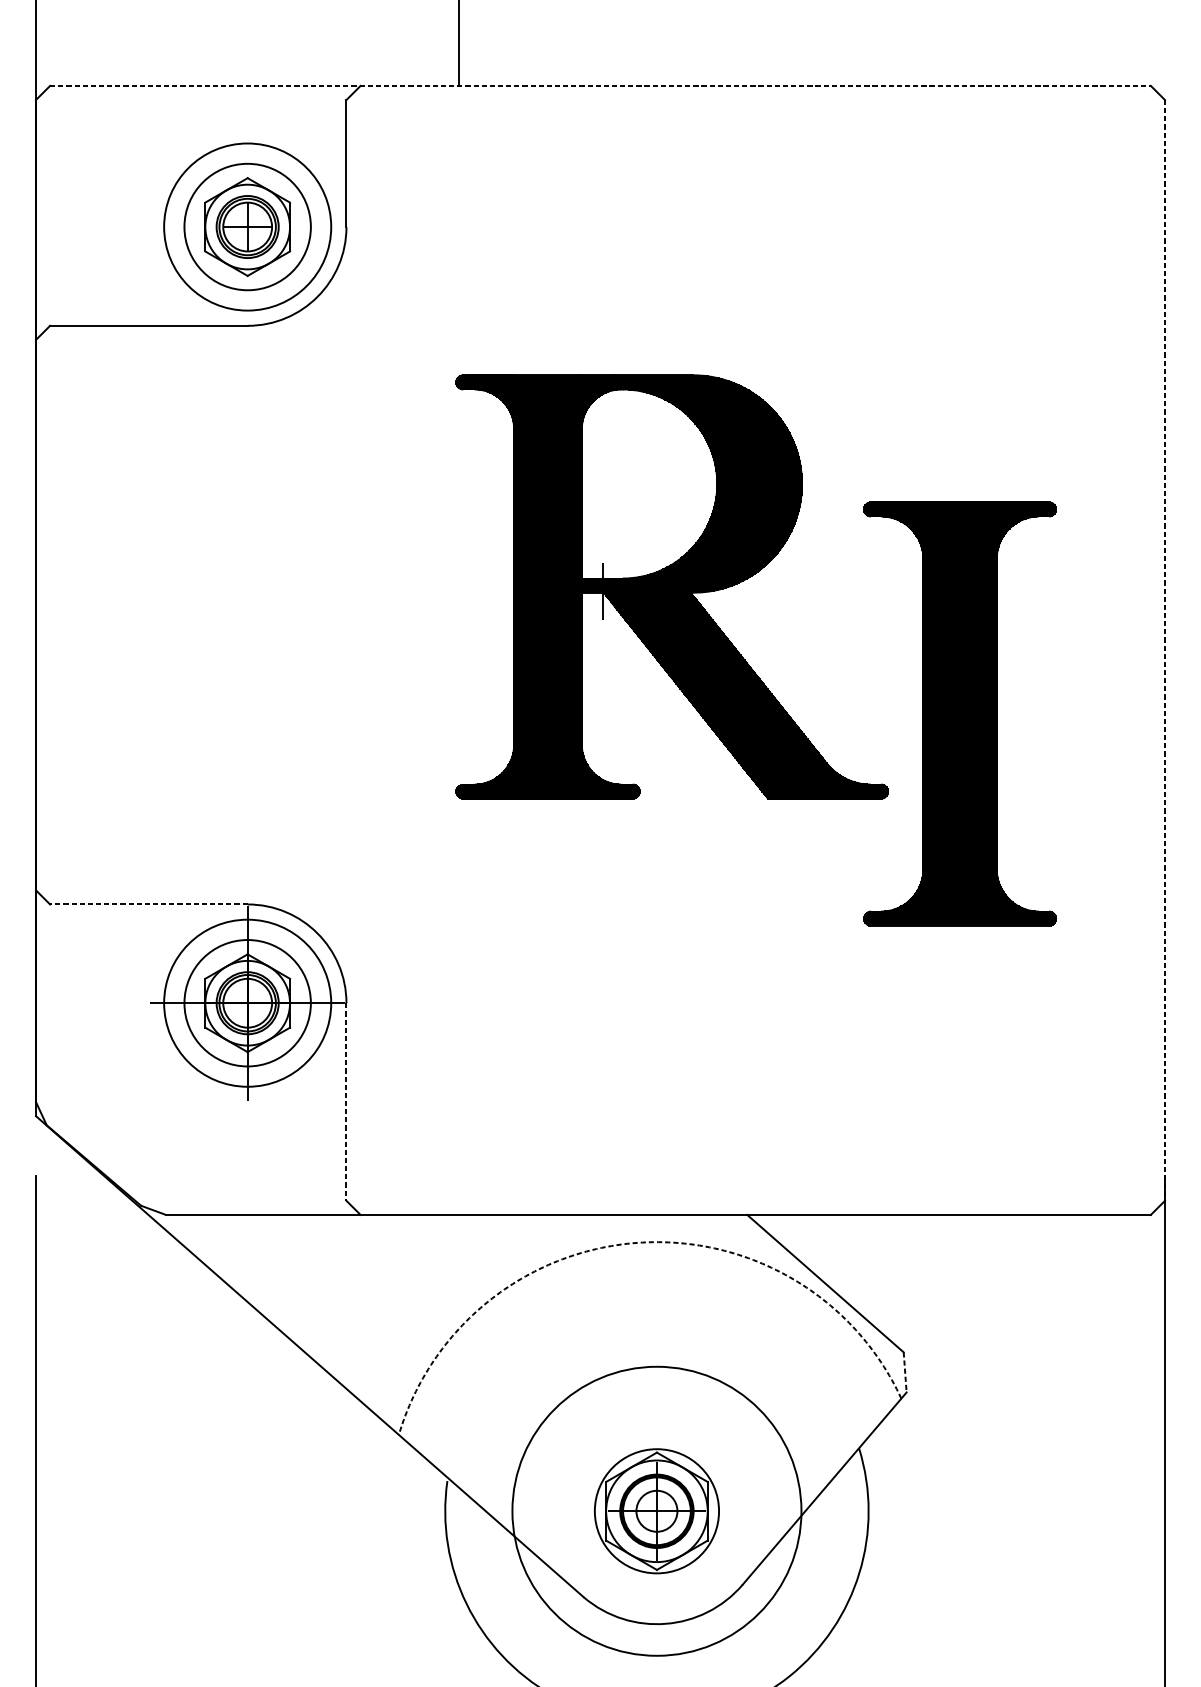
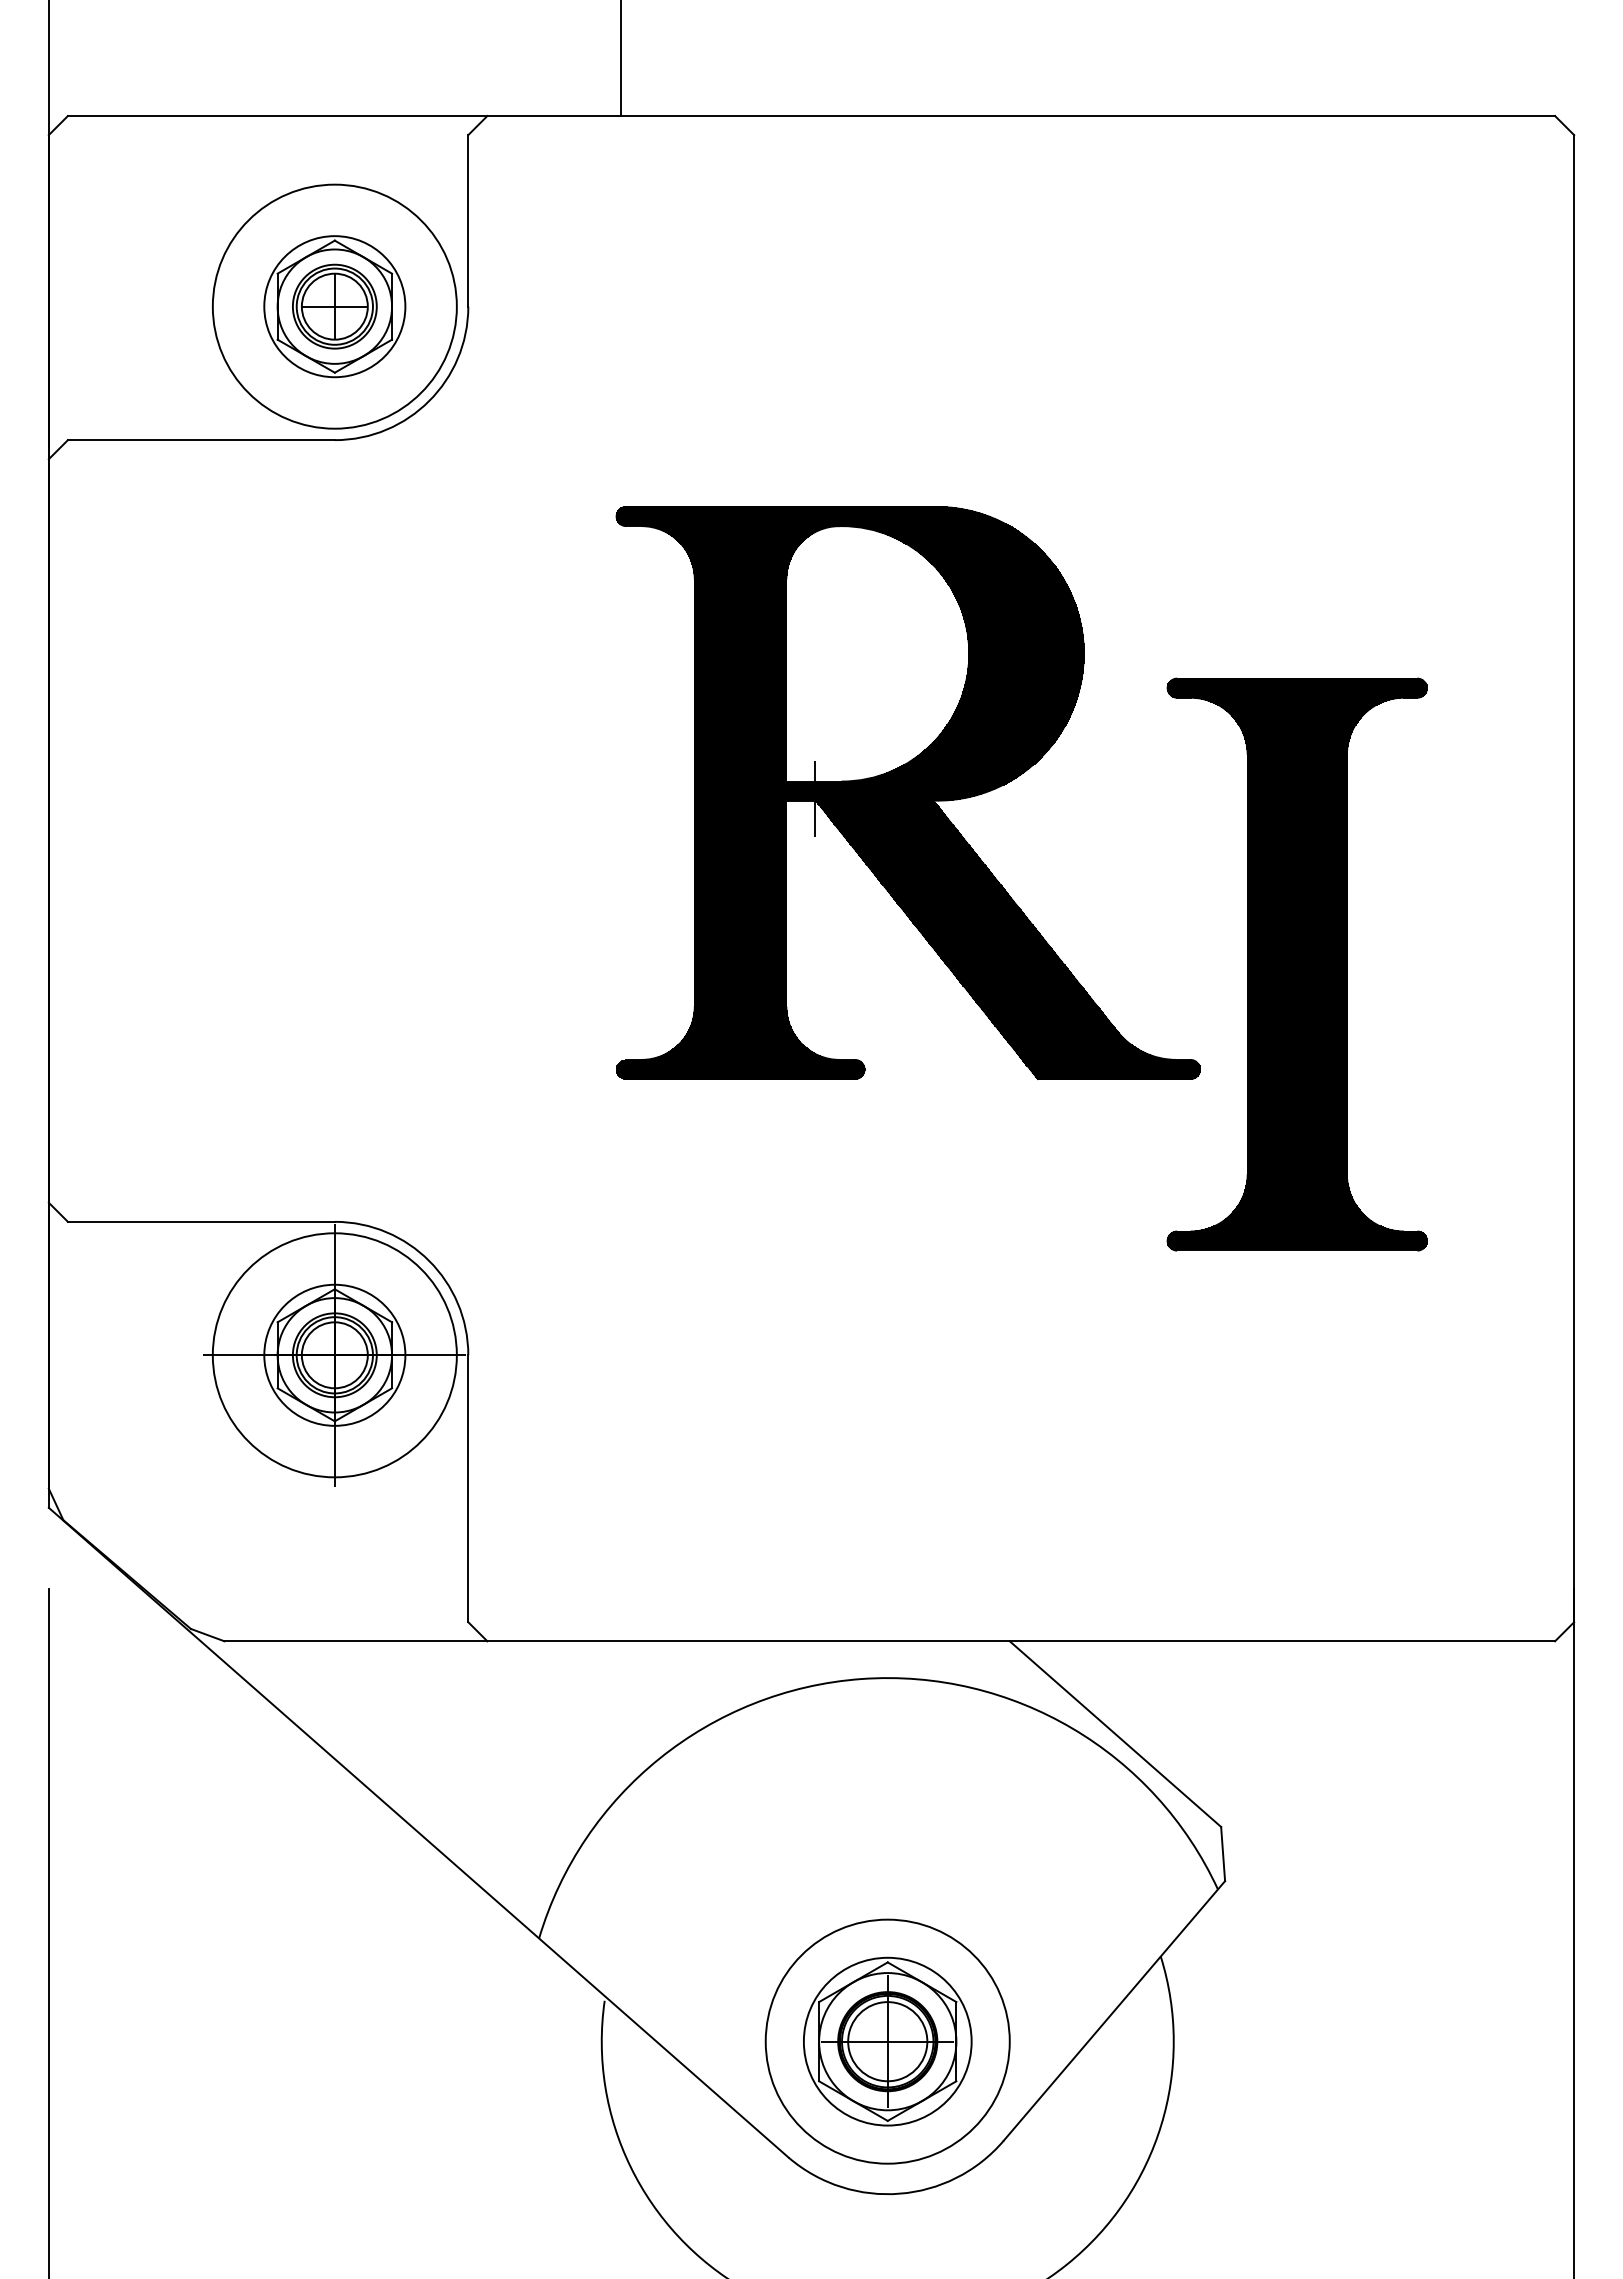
line: (600, 86) -> (811, 116), dashed -> solid
circle: (247, 226) -> (334, 306), size x0.62
circle: (247, 226) -> (334, 306), size x1.43
line: (1165, 650) -> (1574, 878), dashed -> solid
line: (148, 904) -> (200, 1221), dashed -> solid
circle: (247, 1002) -> (334, 1354), size x0.62
circle: (247, 1003) -> (334, 1355), size x1.43
line: (346, 1102) -> (468, 1489), dashed -> solid
arc: (637, 1243) -> (861, 1679), dashed -> solid
line: (905, 1372) -> (1223, 1854), dashed -> solid
circle: (656, 1511) -> (887, 2041), size x0.62
circle: (656, 1511) -> (887, 2041), size x1.43

